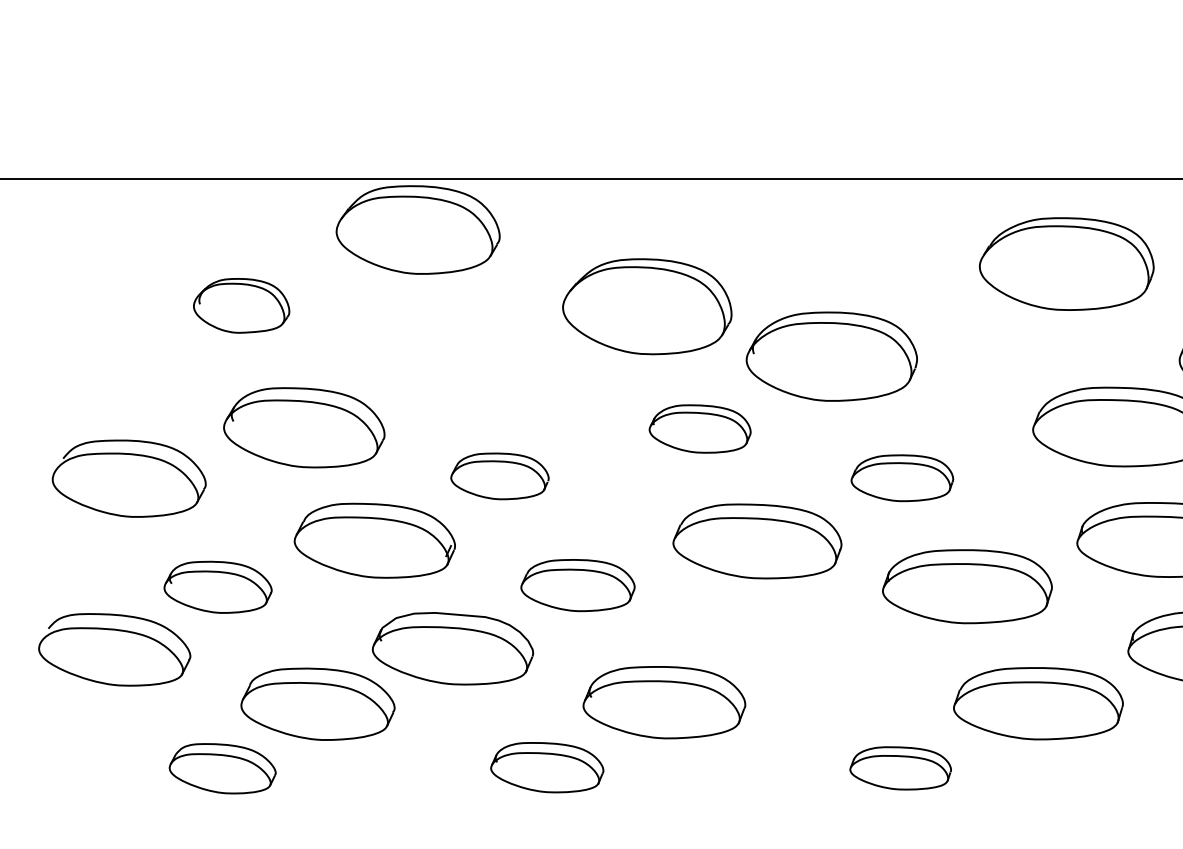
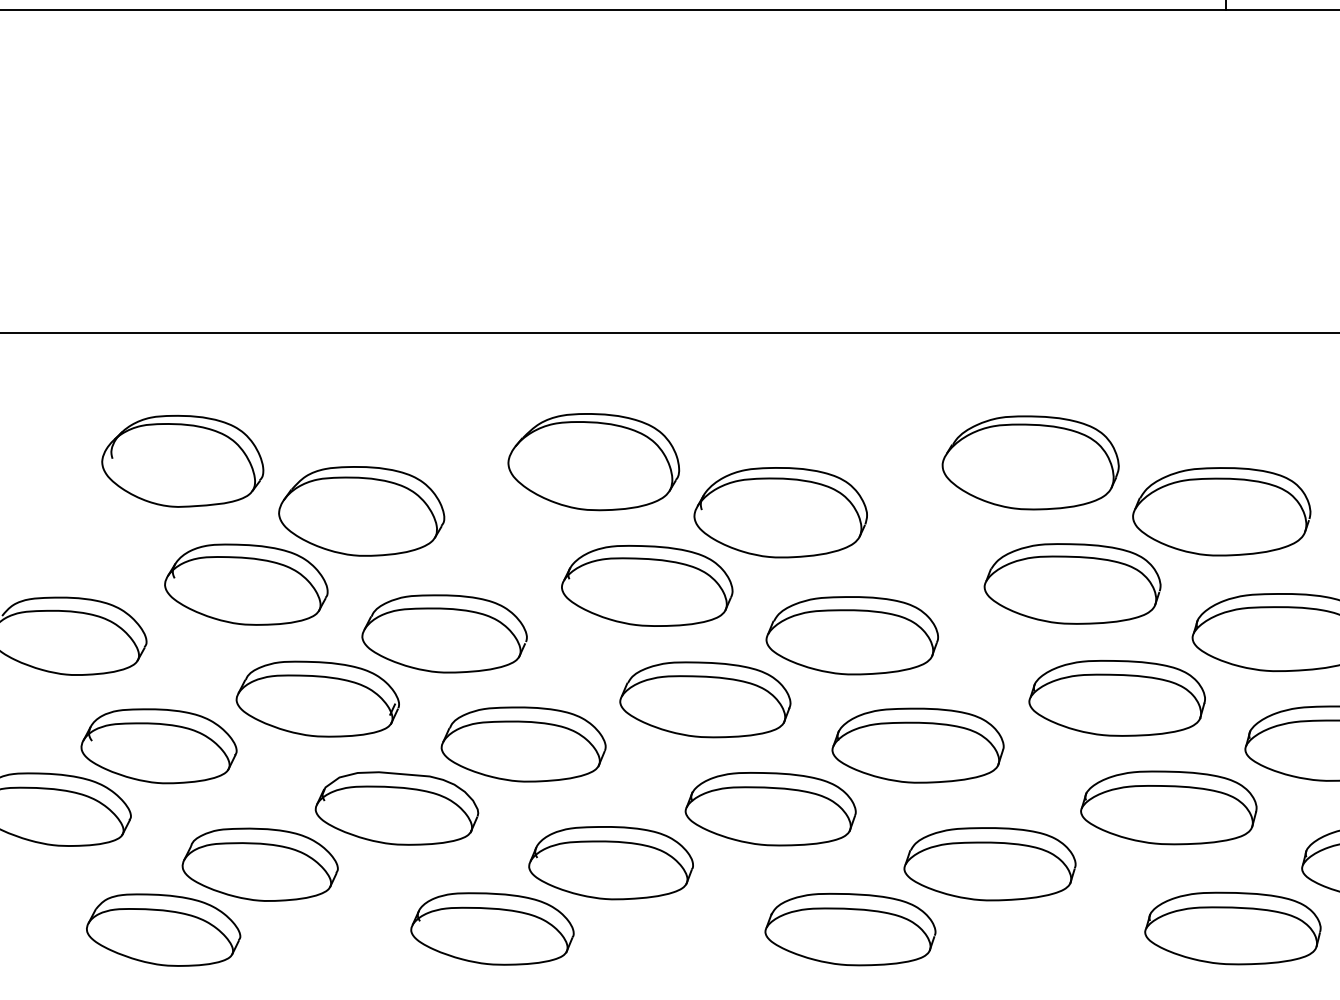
part: (417, 230) -> (361, 511), moved
part: (1066, 263) -> (1030, 462), moved
part: (241, 305) -> (182, 460), size x1.67
part: (700, 428) -> (647, 585), size x1.67
part: (499, 475) -> (444, 633), size x1.67
part: (901, 477) -> (851, 635), size x1.67
part: (577, 585) -> (523, 744), size x1.43
part: (217, 587) -> (158, 746), size x1.43
part: (821, 649) -> (770, 809), added
part: (547, 767) -> (492, 928), size x1.43
part: (222, 768) -> (163, 929), size x1.43
part: (900, 768) -> (850, 929), size x1.67

